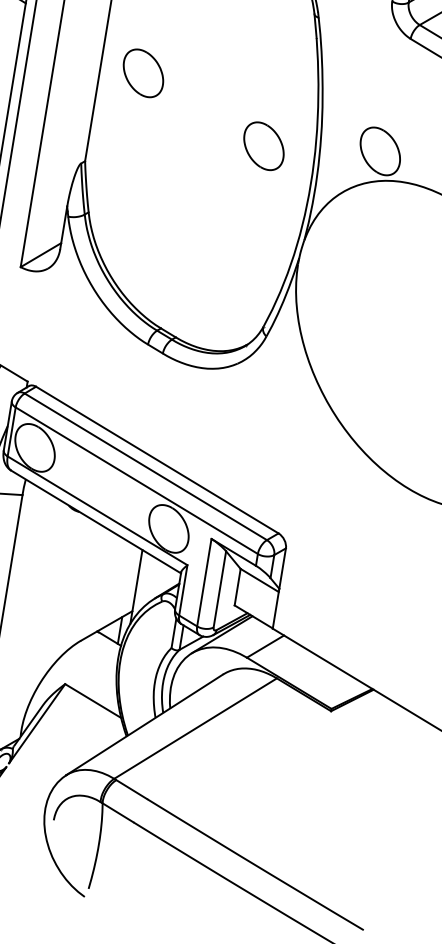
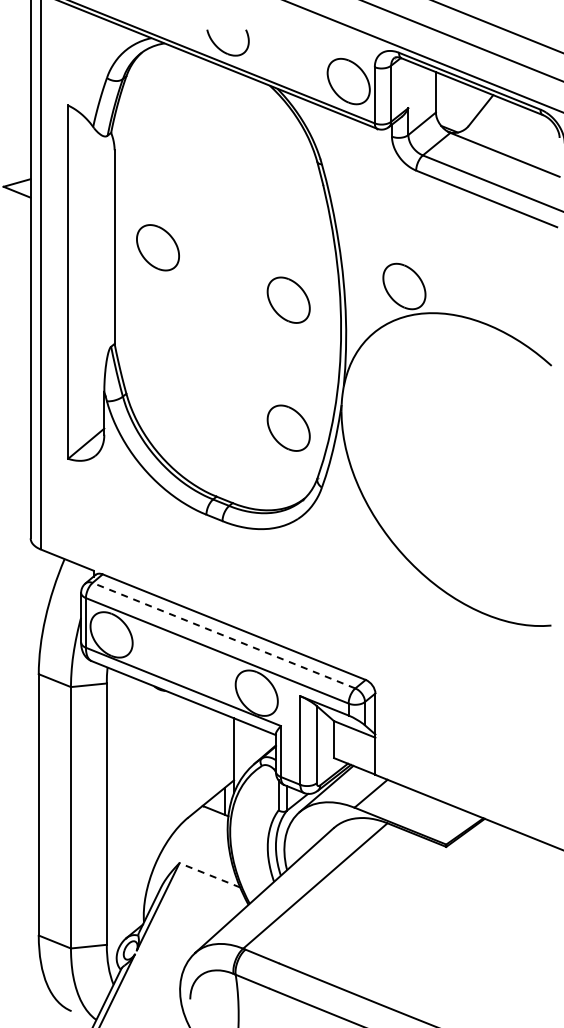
part: (243, 271) -> (288, 427), added
line: (145, 466) -> (223, 635), solid -> dashed
line: (92, 701) -> (209, 875), solid -> dashed

